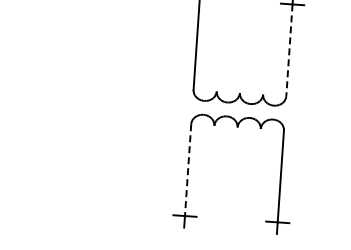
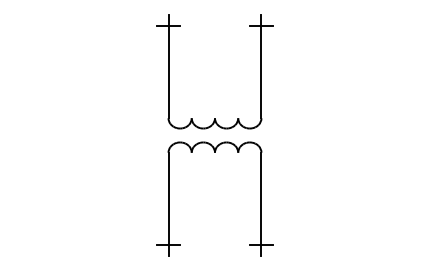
line: (289, 50) -> (261, 72), dashed -> solid
line: (188, 169) -> (168, 198), dashed -> solid

